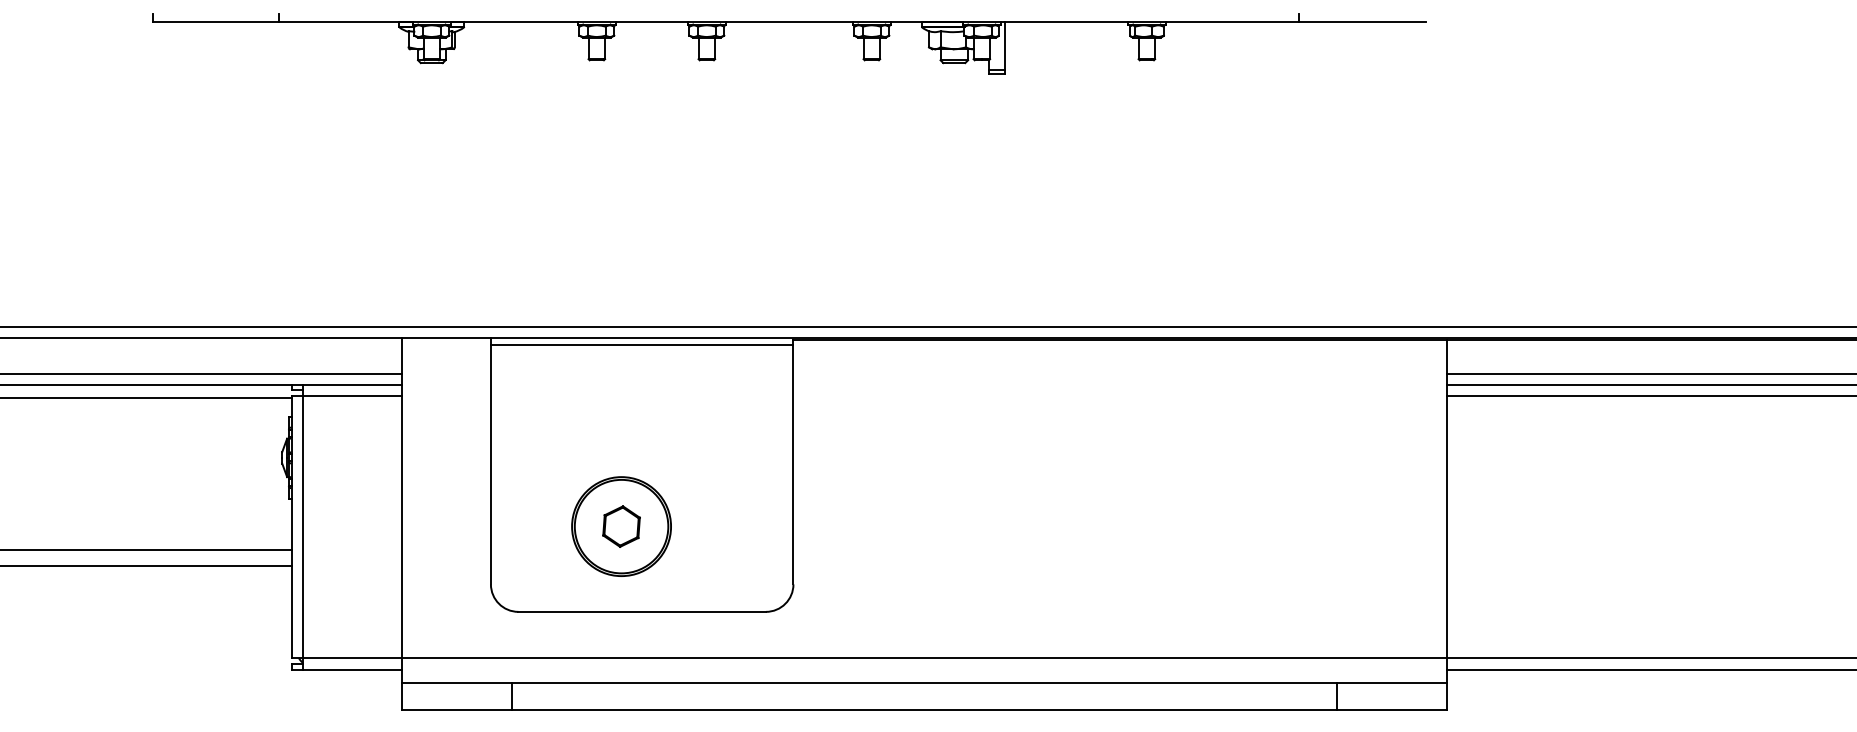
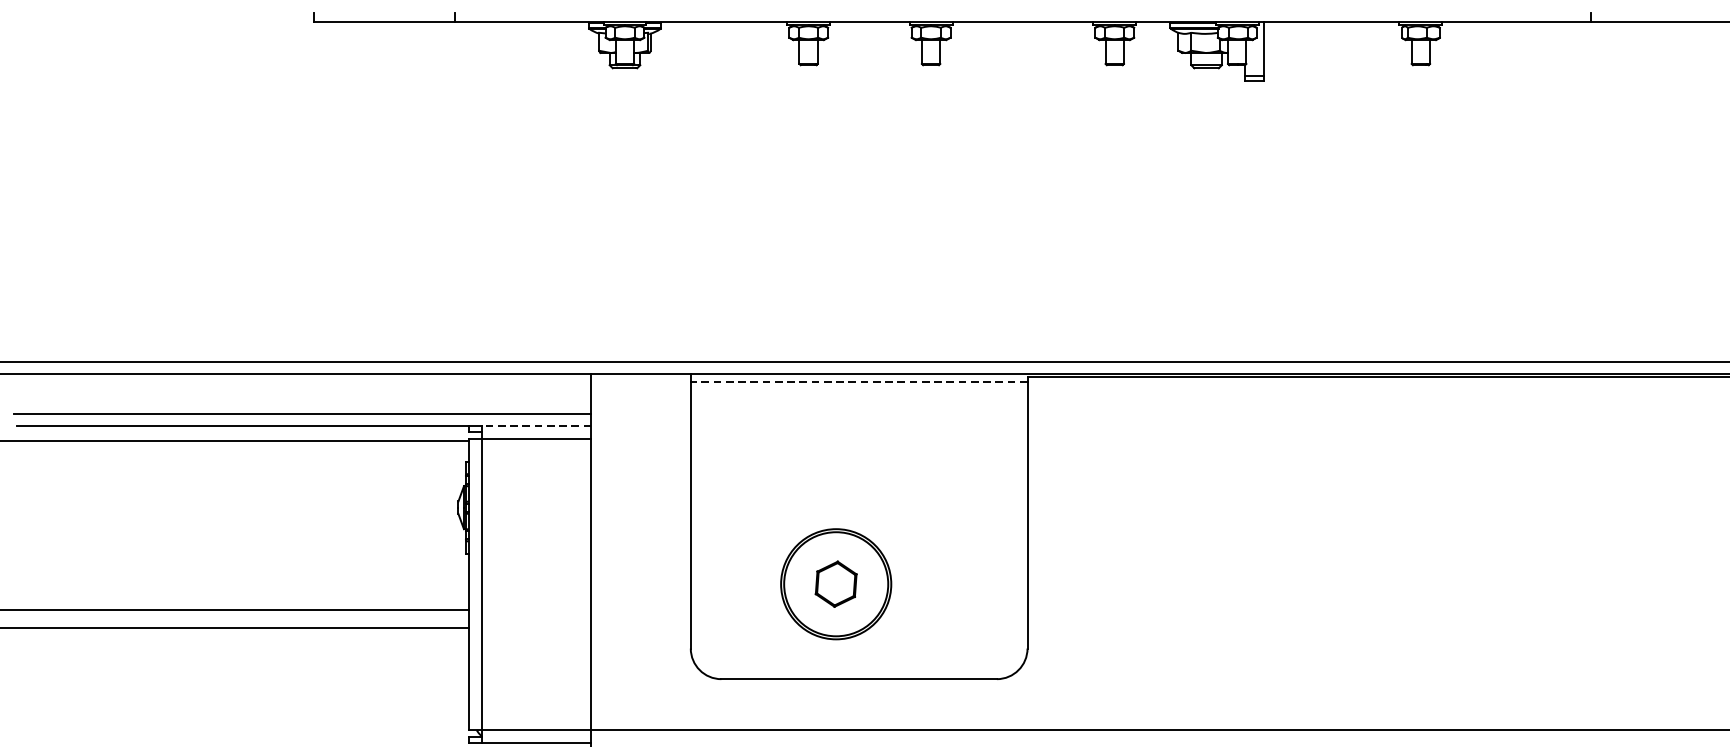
line: (641, 344) -> (858, 381), solid -> dashed
line: (351, 384) -> (535, 426), solid -> dashed

